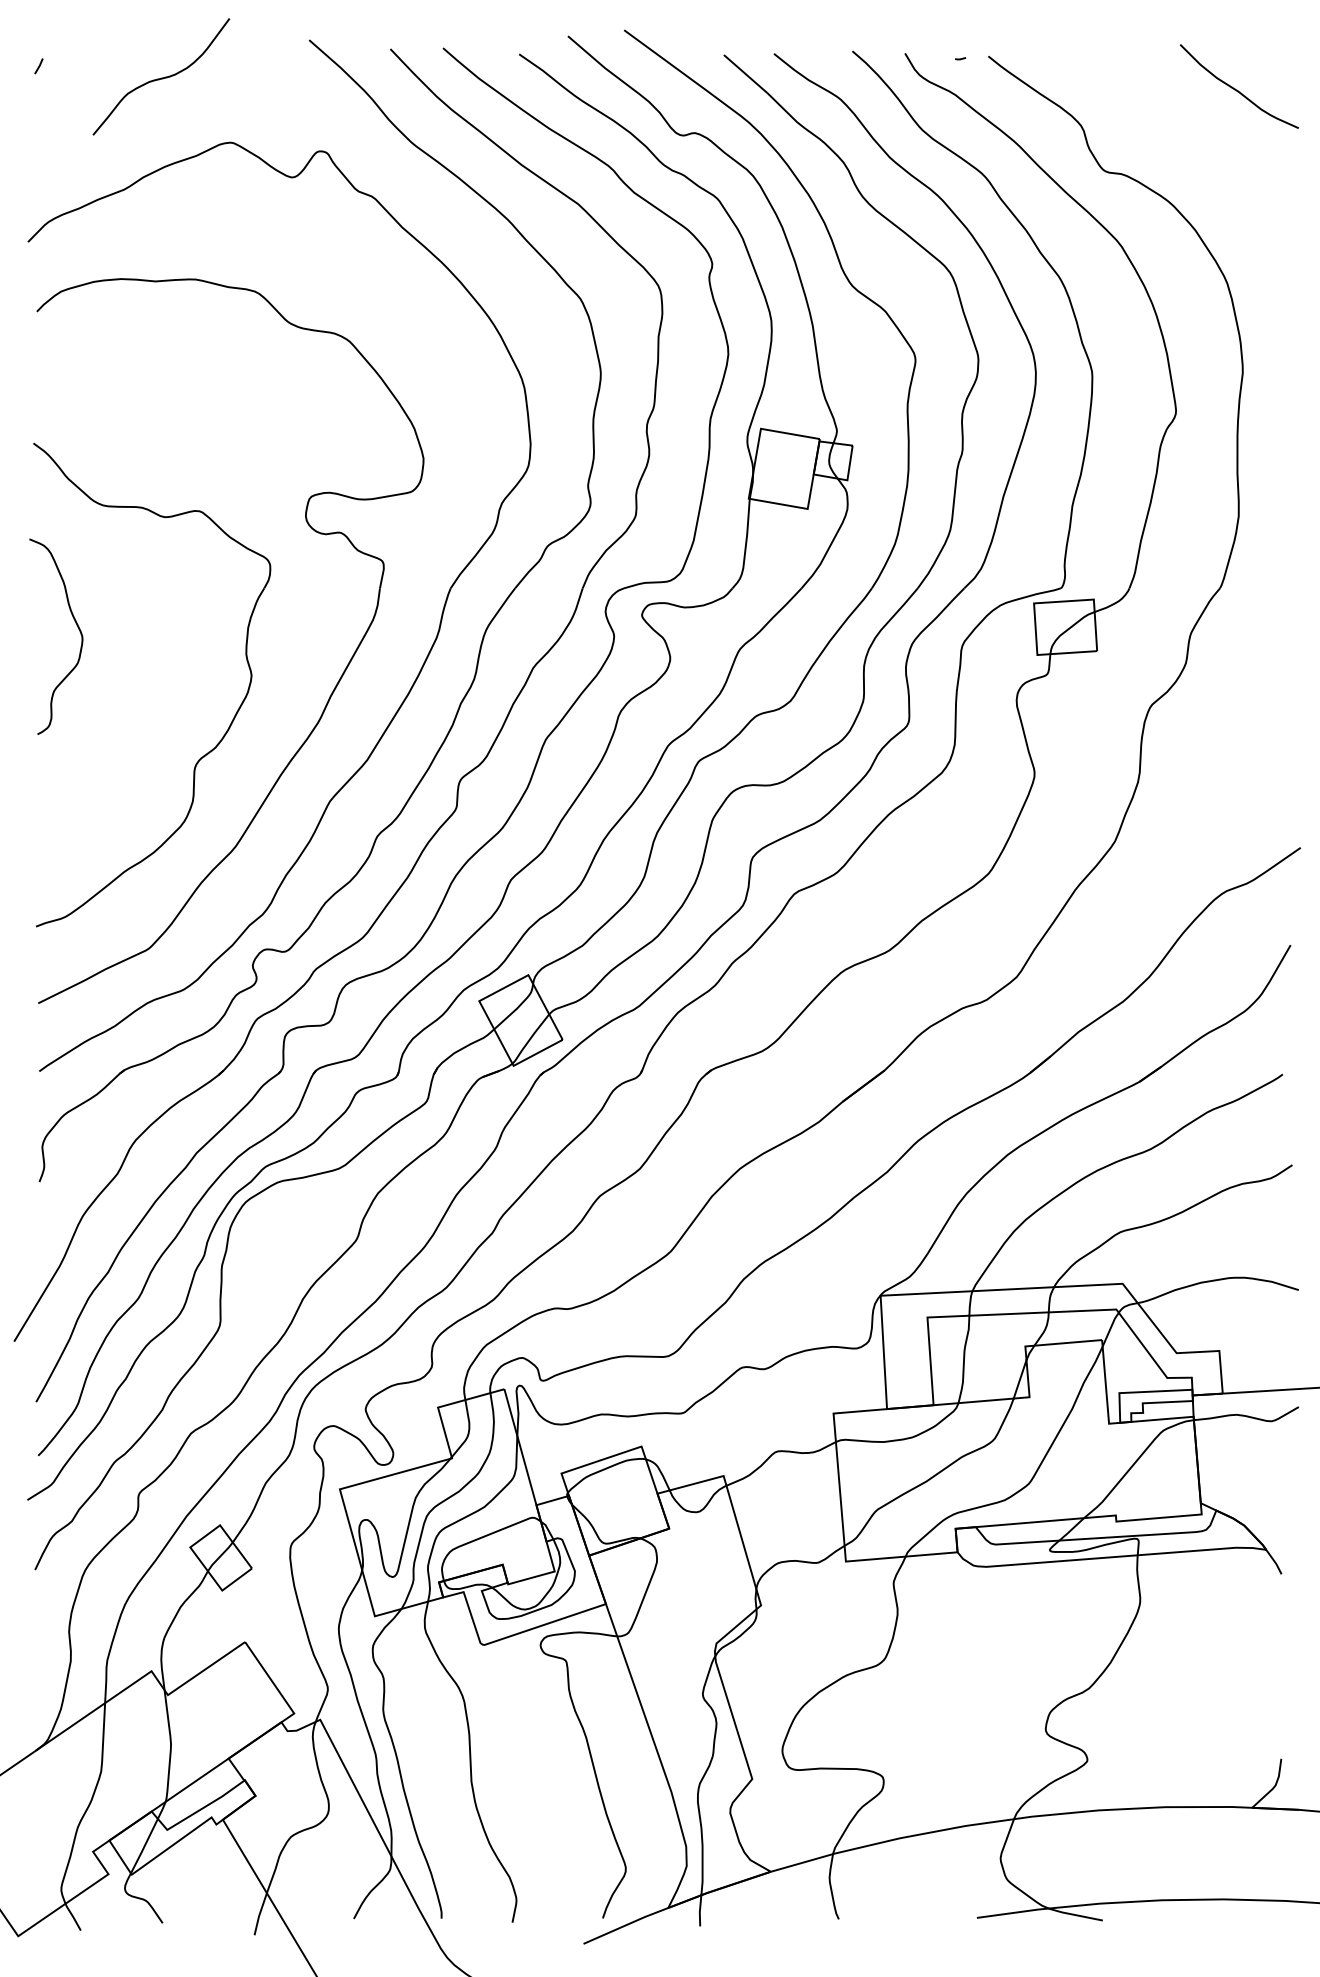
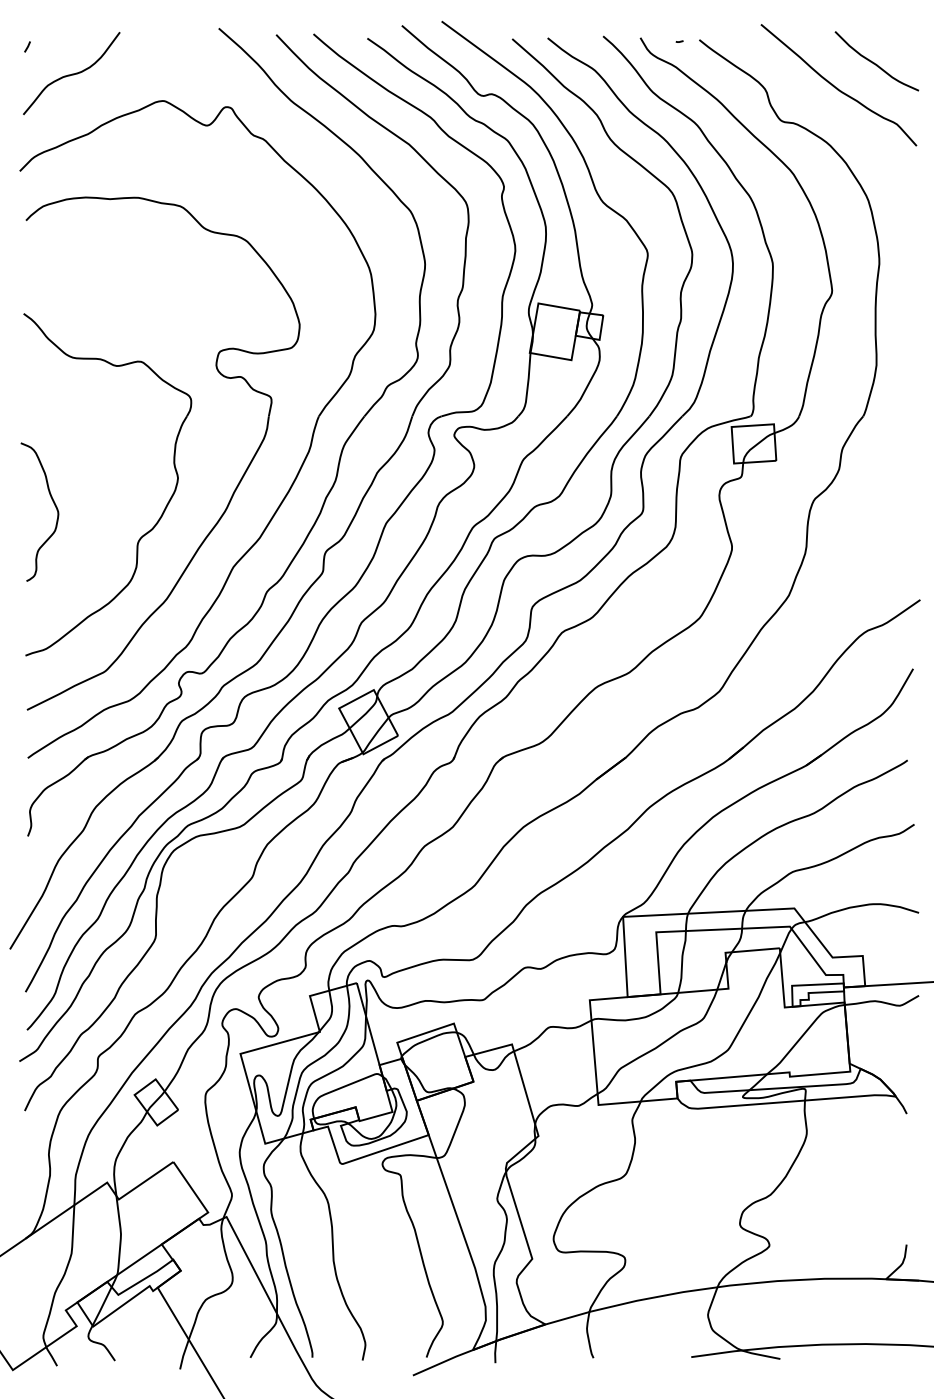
curve: (161, 77) -> (71, 73), moved
curve: (1182, 123) -> (836, 87), added
curve: (76, 625) -> (54, 504), moved

